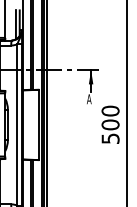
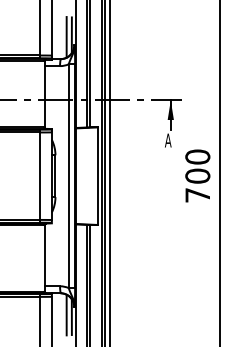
text: (110, 138) -> (197, 195), 500 -> 700

